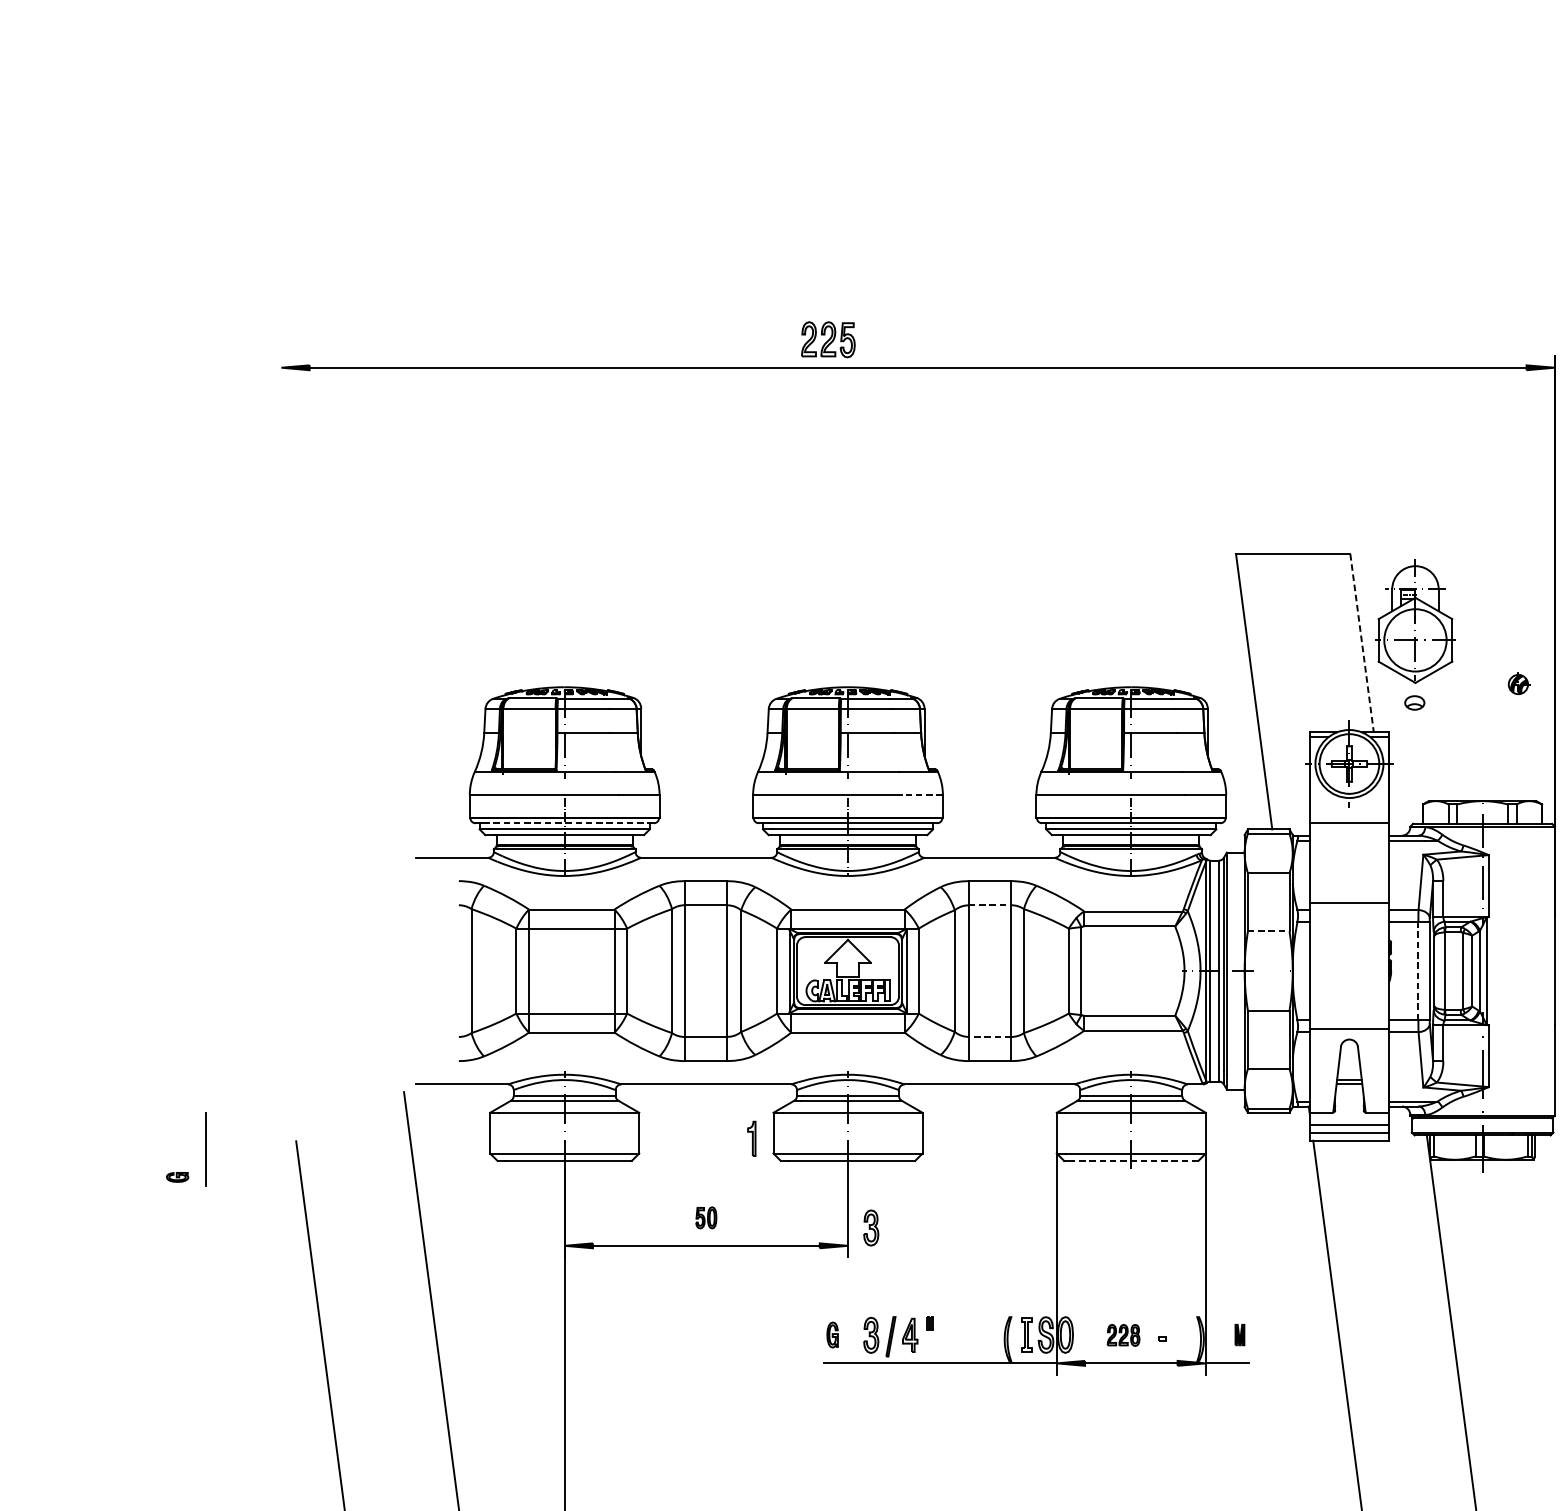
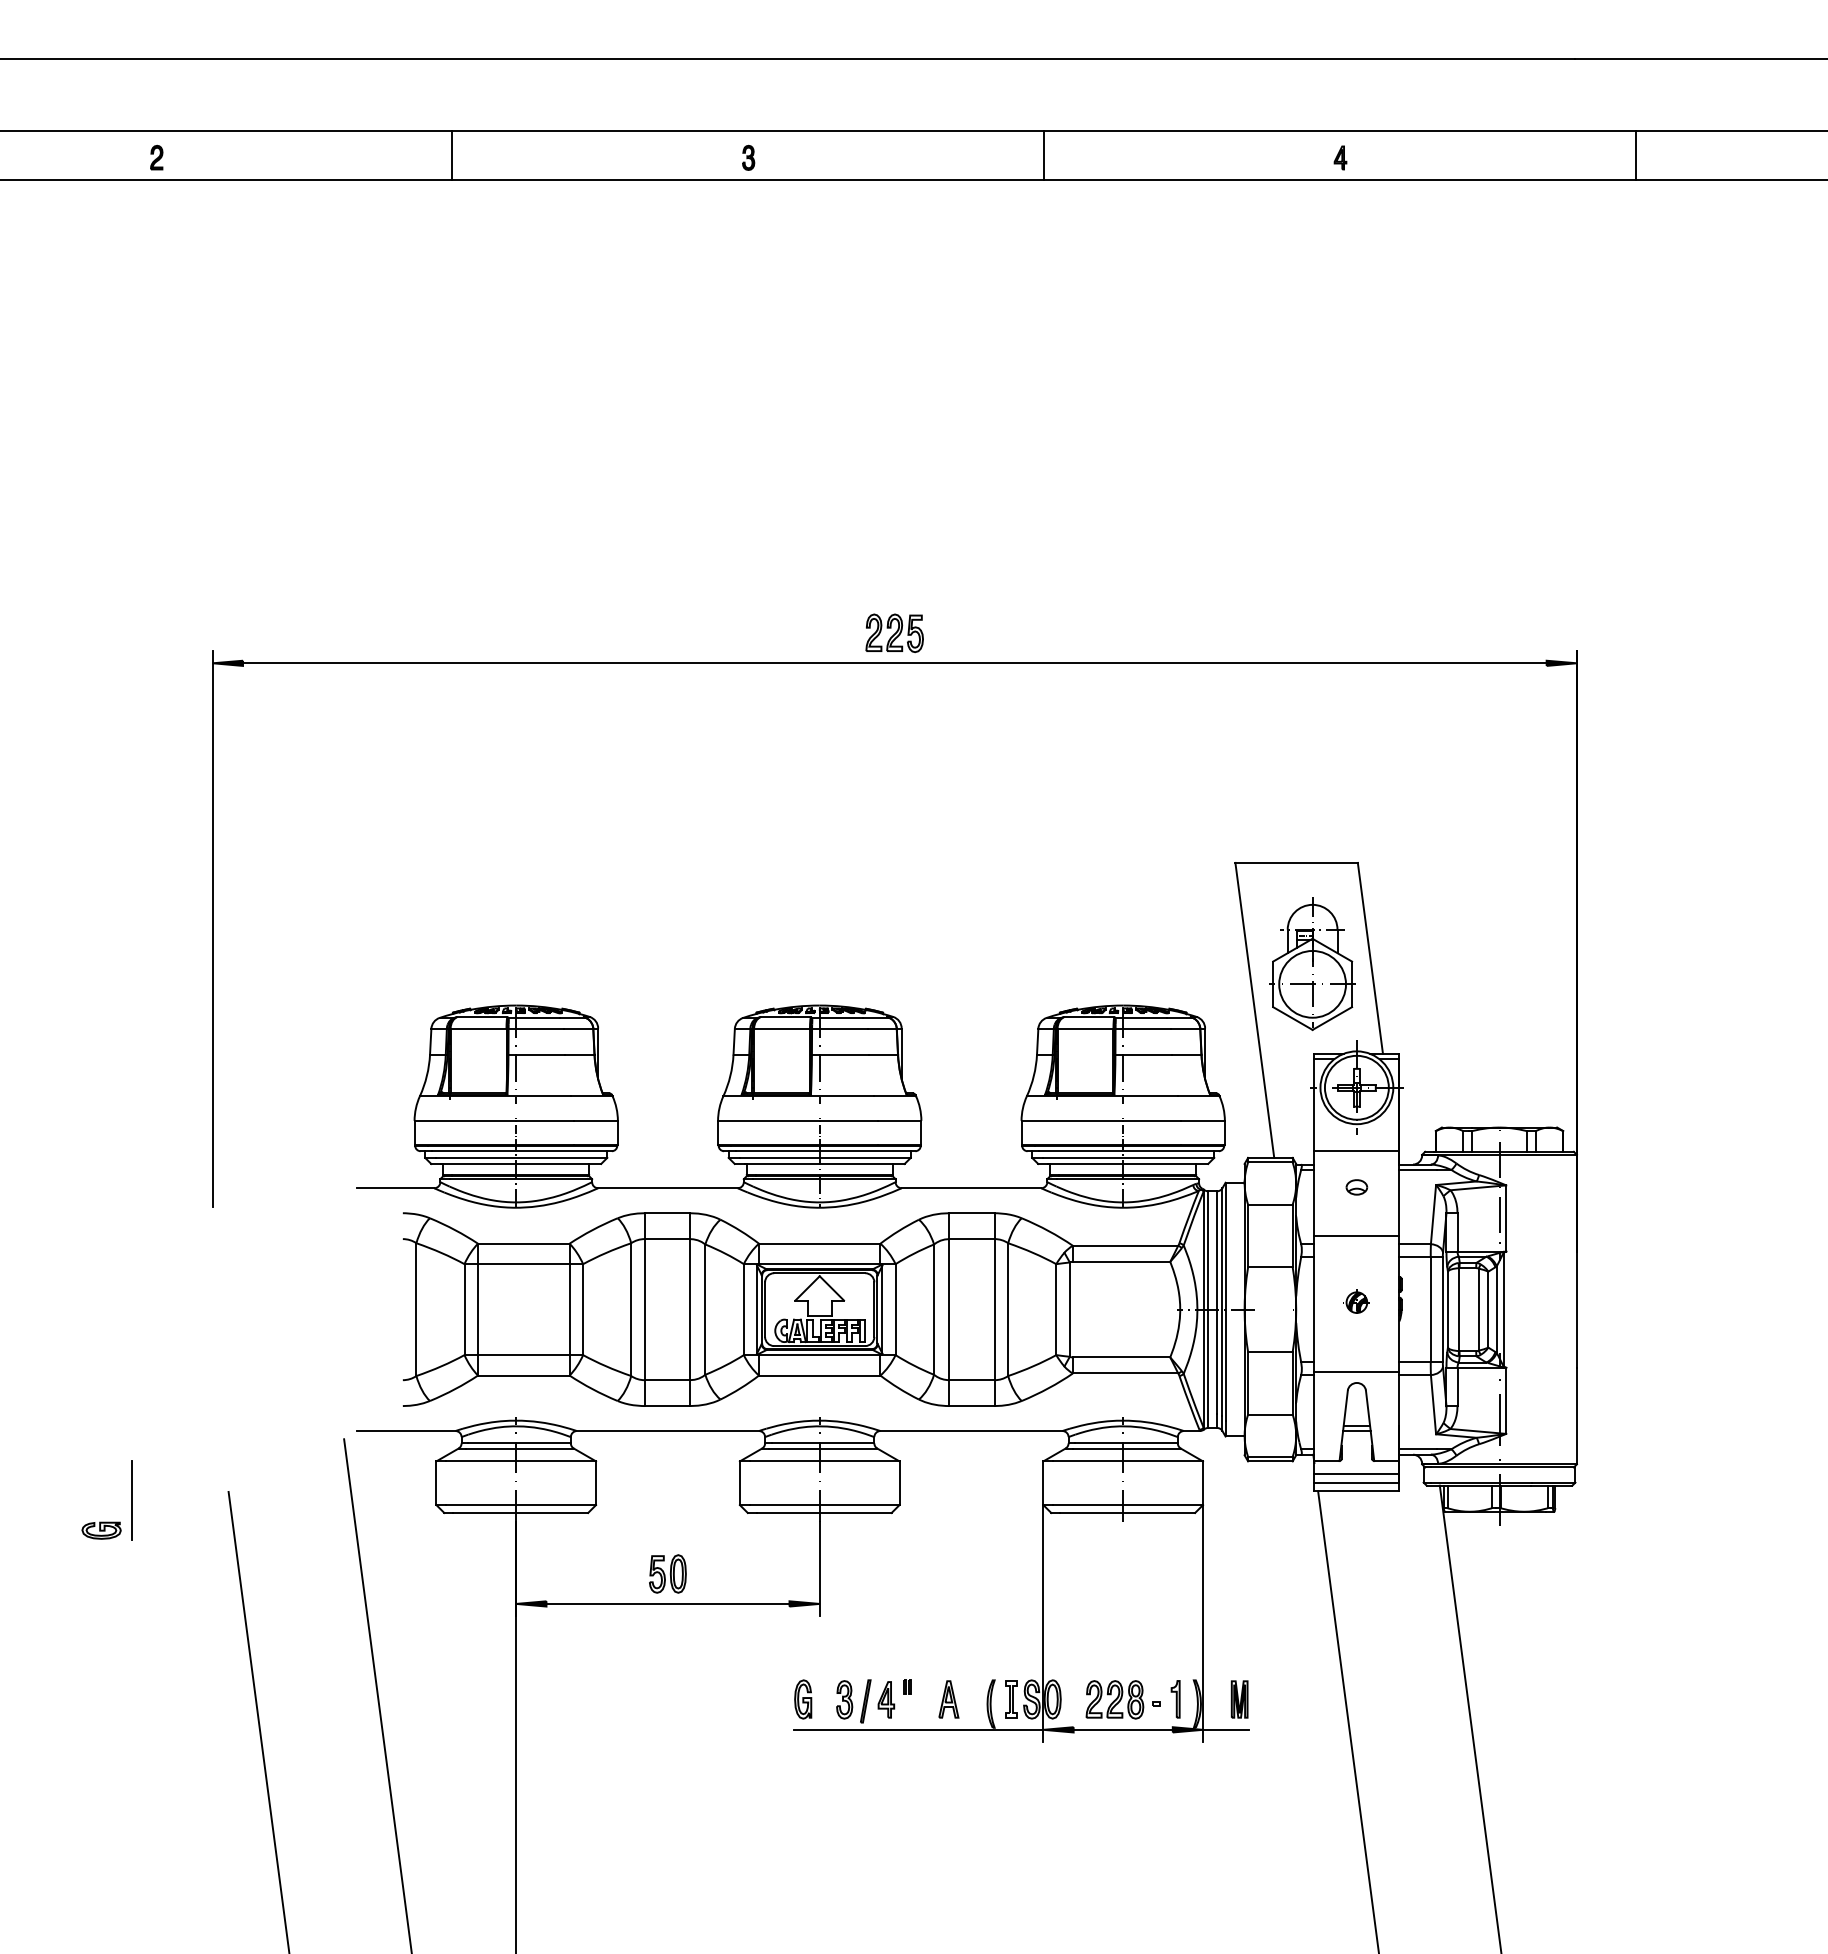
part: (828, 339) -> (894, 633), moved
line: (281, 615) -> (212, 928), added
part: (1415, 621) -> (1312, 964), moved
line: (1362, 643) -> (1370, 958), dashed -> solid
part: (1518, 683) -> (1356, 1301), moved
part: (1414, 703) -> (1356, 1187), moved
line: (922, 794) -> (899, 1120), dashed -> solid
line: (570, 823) -> (522, 1151), dashed -> solid
line: (989, 905) -> (971, 1239), dashed -> solid
line: (1268, 931) -> (1270, 1267), dashed -> solid
line: (1418, 970) -> (1430, 1309), dashed -> solid
line: (989, 1037) -> (971, 1380), dashed -> solid
part: (751, 1139) -> (1175, 1699), moved
line: (1135, 1160) -> (1127, 1512), dashed -> solid
part: (177, 1177) -> (101, 1530), size x1.67
part: (705, 1217) -> (667, 1573), size x1.67
part: (871, 1227) -> (844, 1584), removed
part: (832, 1335) -> (803, 1699), size x1.43
part: (968, 1335) -> (948, 1699), added
part: (1123, 1335) -> (1114, 1699), size x1.67
part: (1239, 1335) -> (1239, 1699), size x1.67

